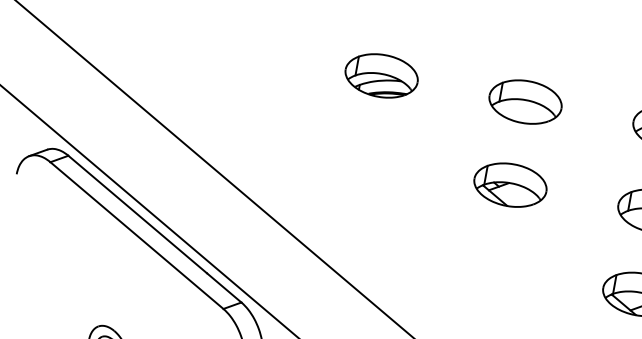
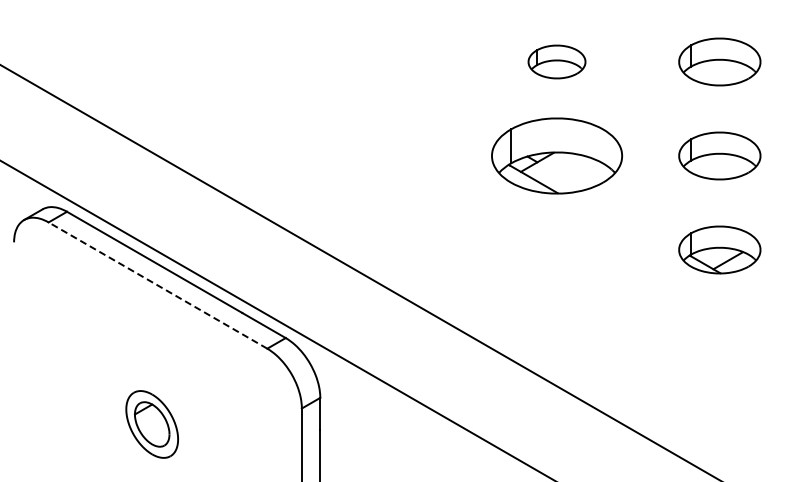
part: (381, 75) -> (393, 61), removed
part: (525, 101) -> (556, 61), size x0.7
part: (510, 184) -> (556, 155), size x1.6
line: (136, 235) -> (157, 285), solid -> dashed

